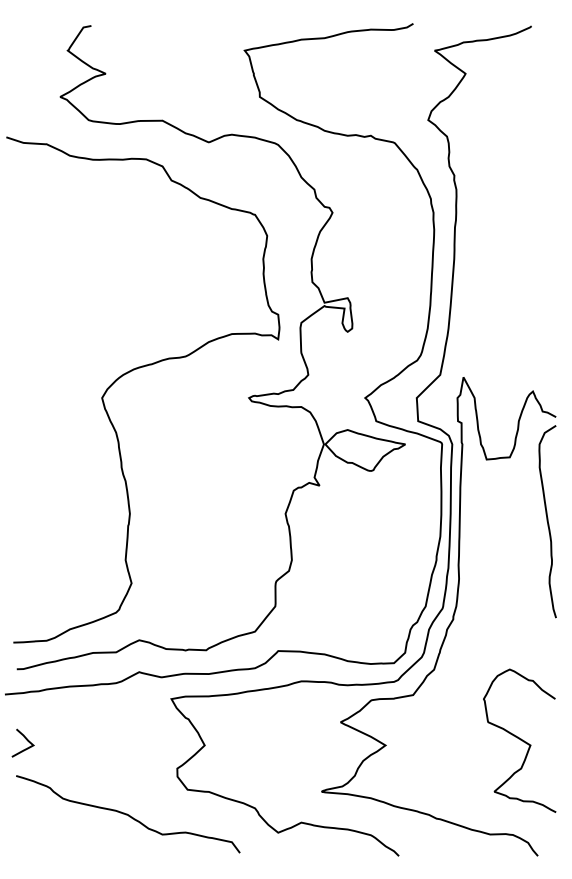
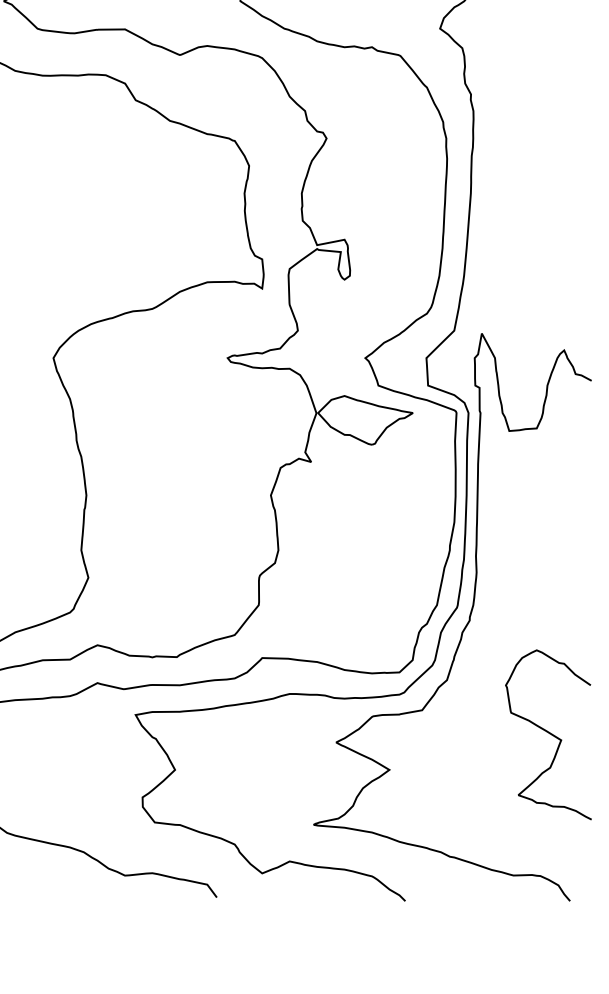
curve: (547, 521) -> (581, 504), removed
curve: (519, 739) -> (548, 733), moved

